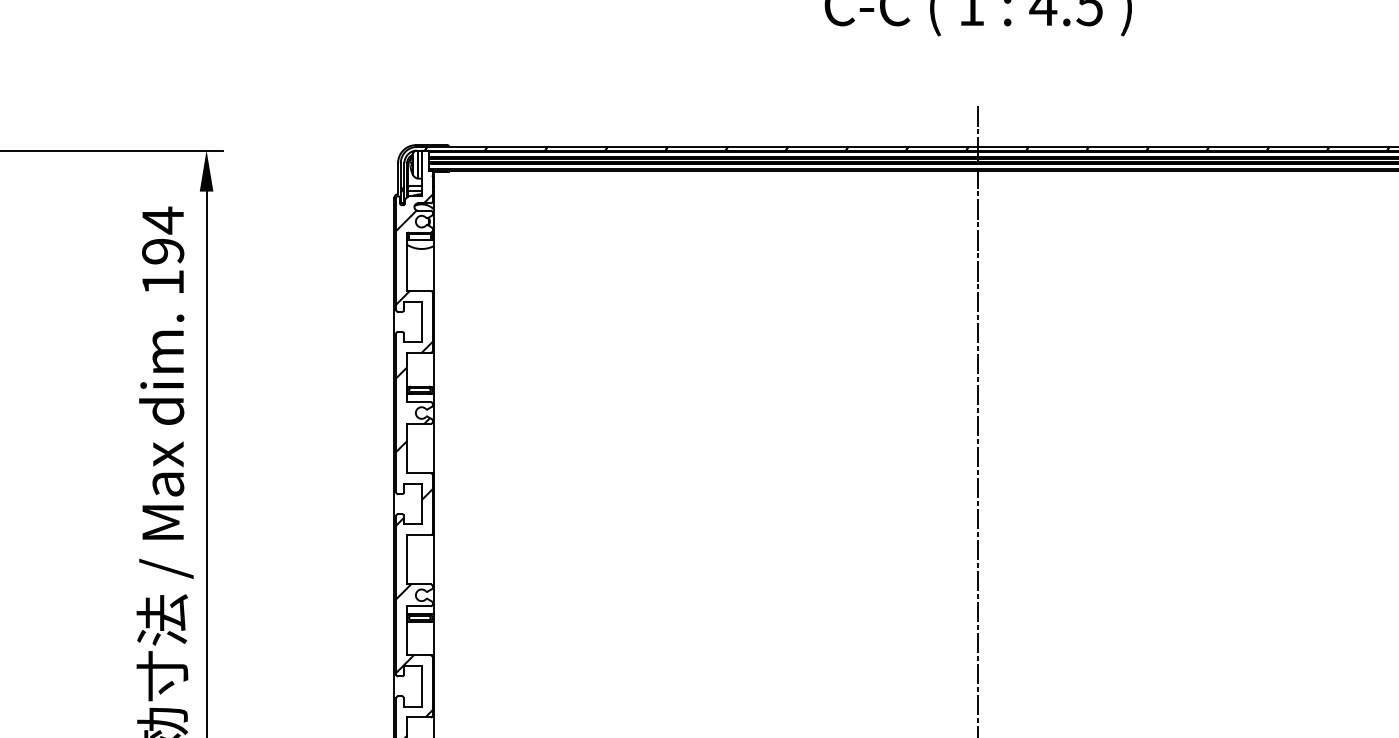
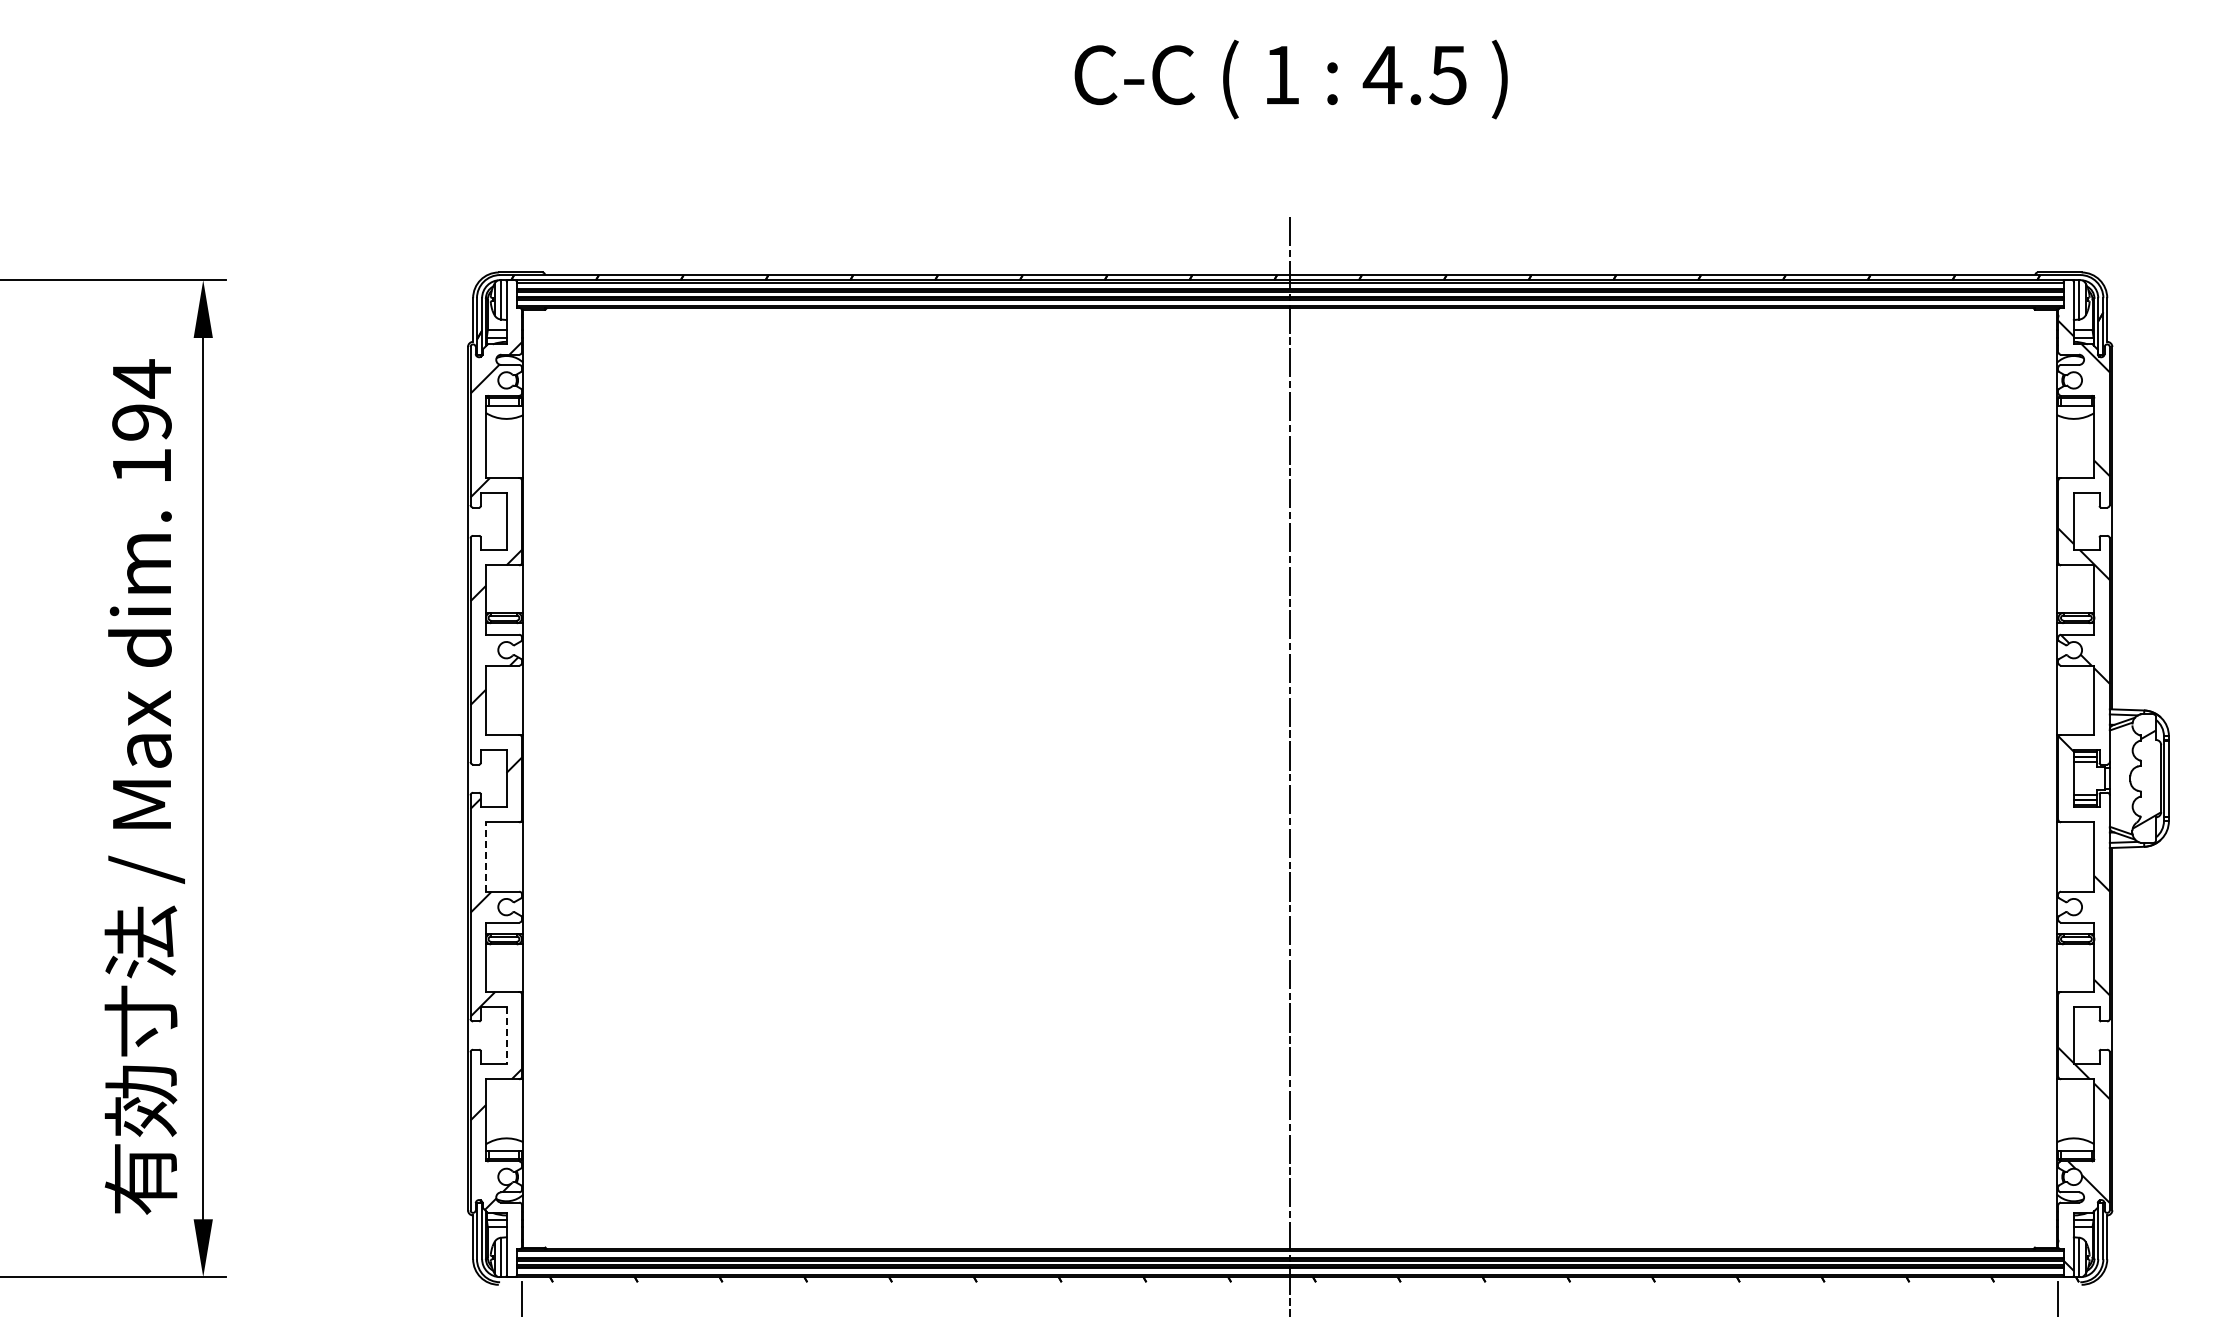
line: (406, 560) -> (485, 857), solid -> dashed
line: (421, 687) -> (506, 1036), solid -> dashed

